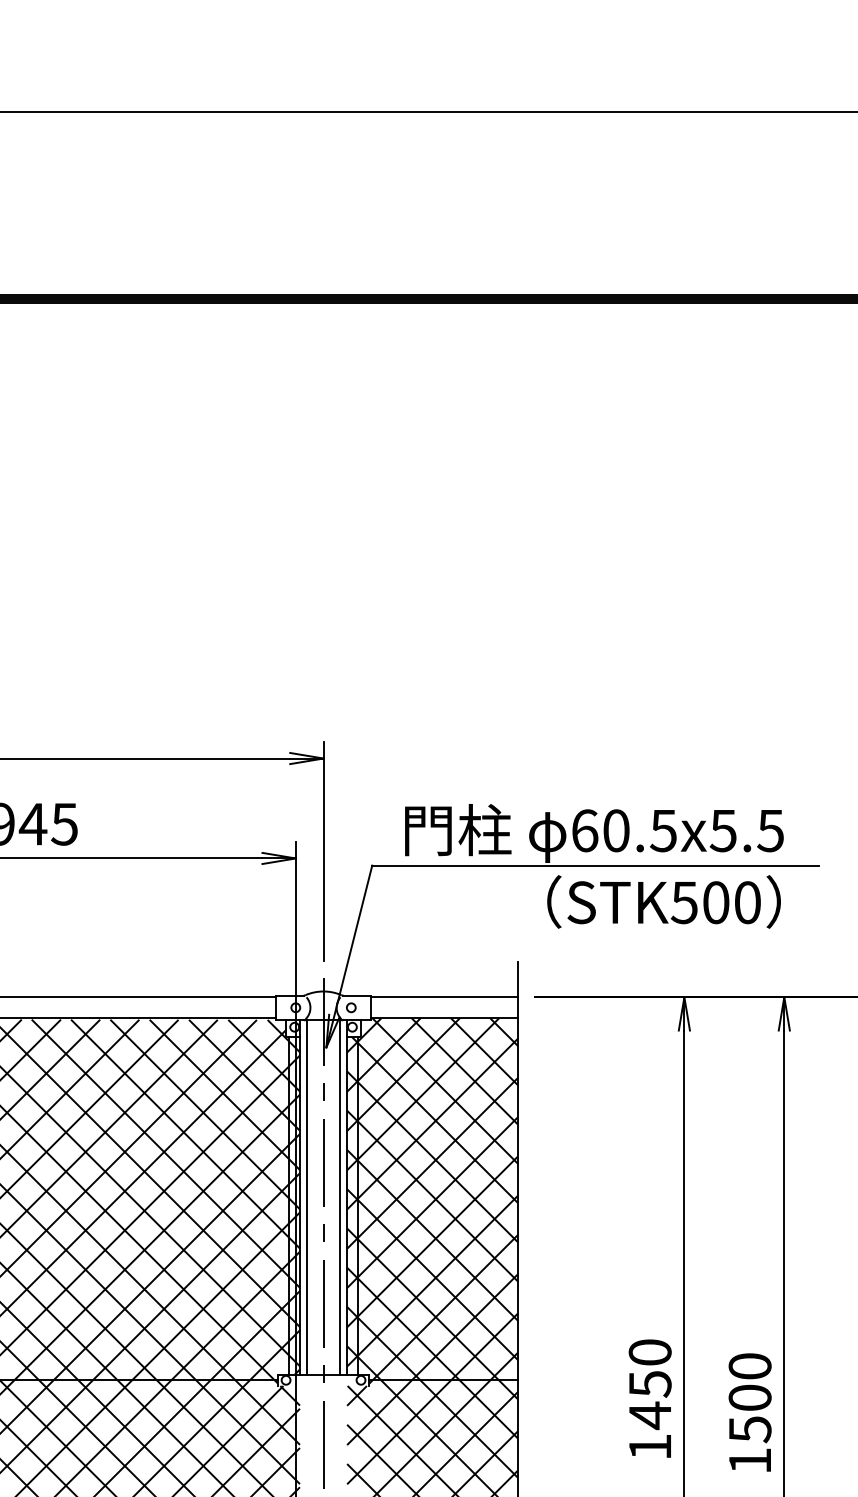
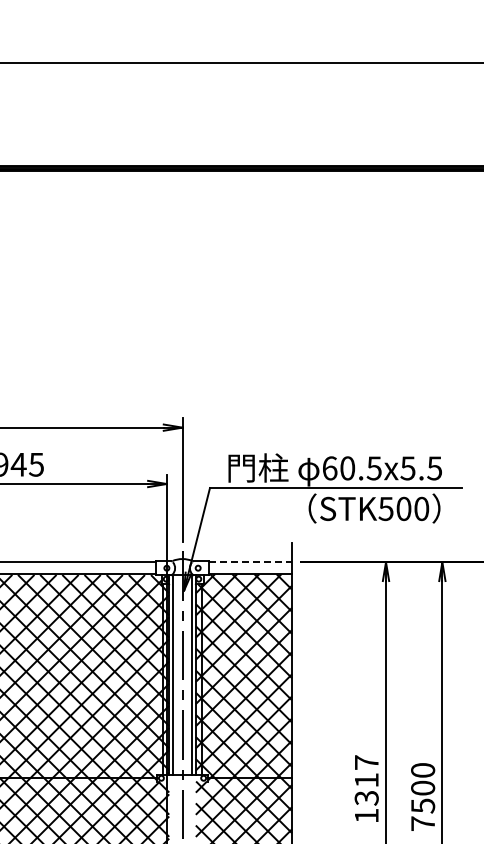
line: (445, 997) -> (251, 562), solid -> dashed
text: (649, 1384) -> (366, 780), 1450 -> 1317
text: (749, 1460) -> (422, 823), 1500 -> 7500

